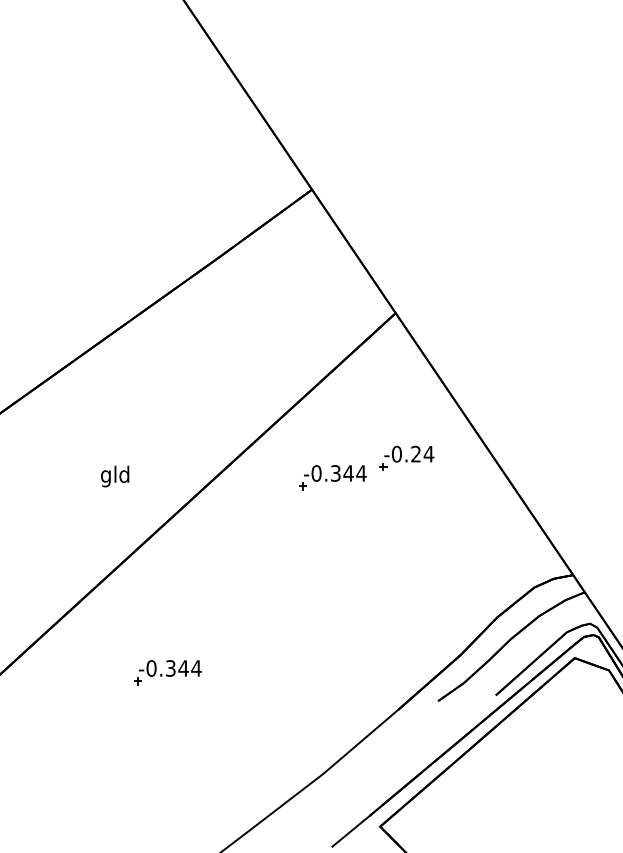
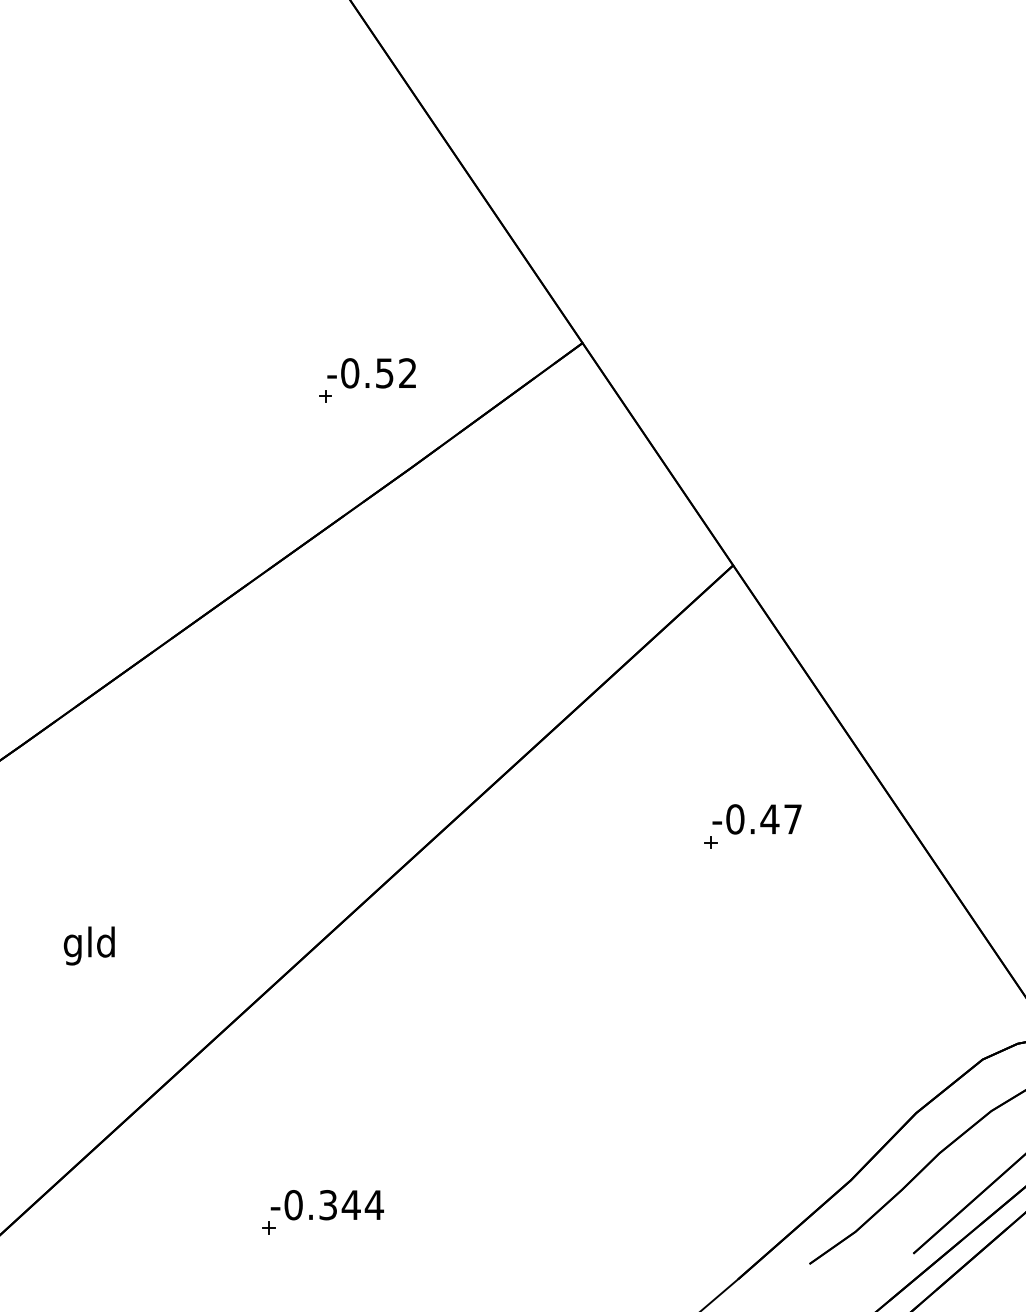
part: (192, 210) -> (367, 380), added
text: (422, 453) -> (781, 818), -0.24 -> -0.47
text: (115, 476) -> (90, 945), moved
part: (332, 477) -> (619, 861), removed

